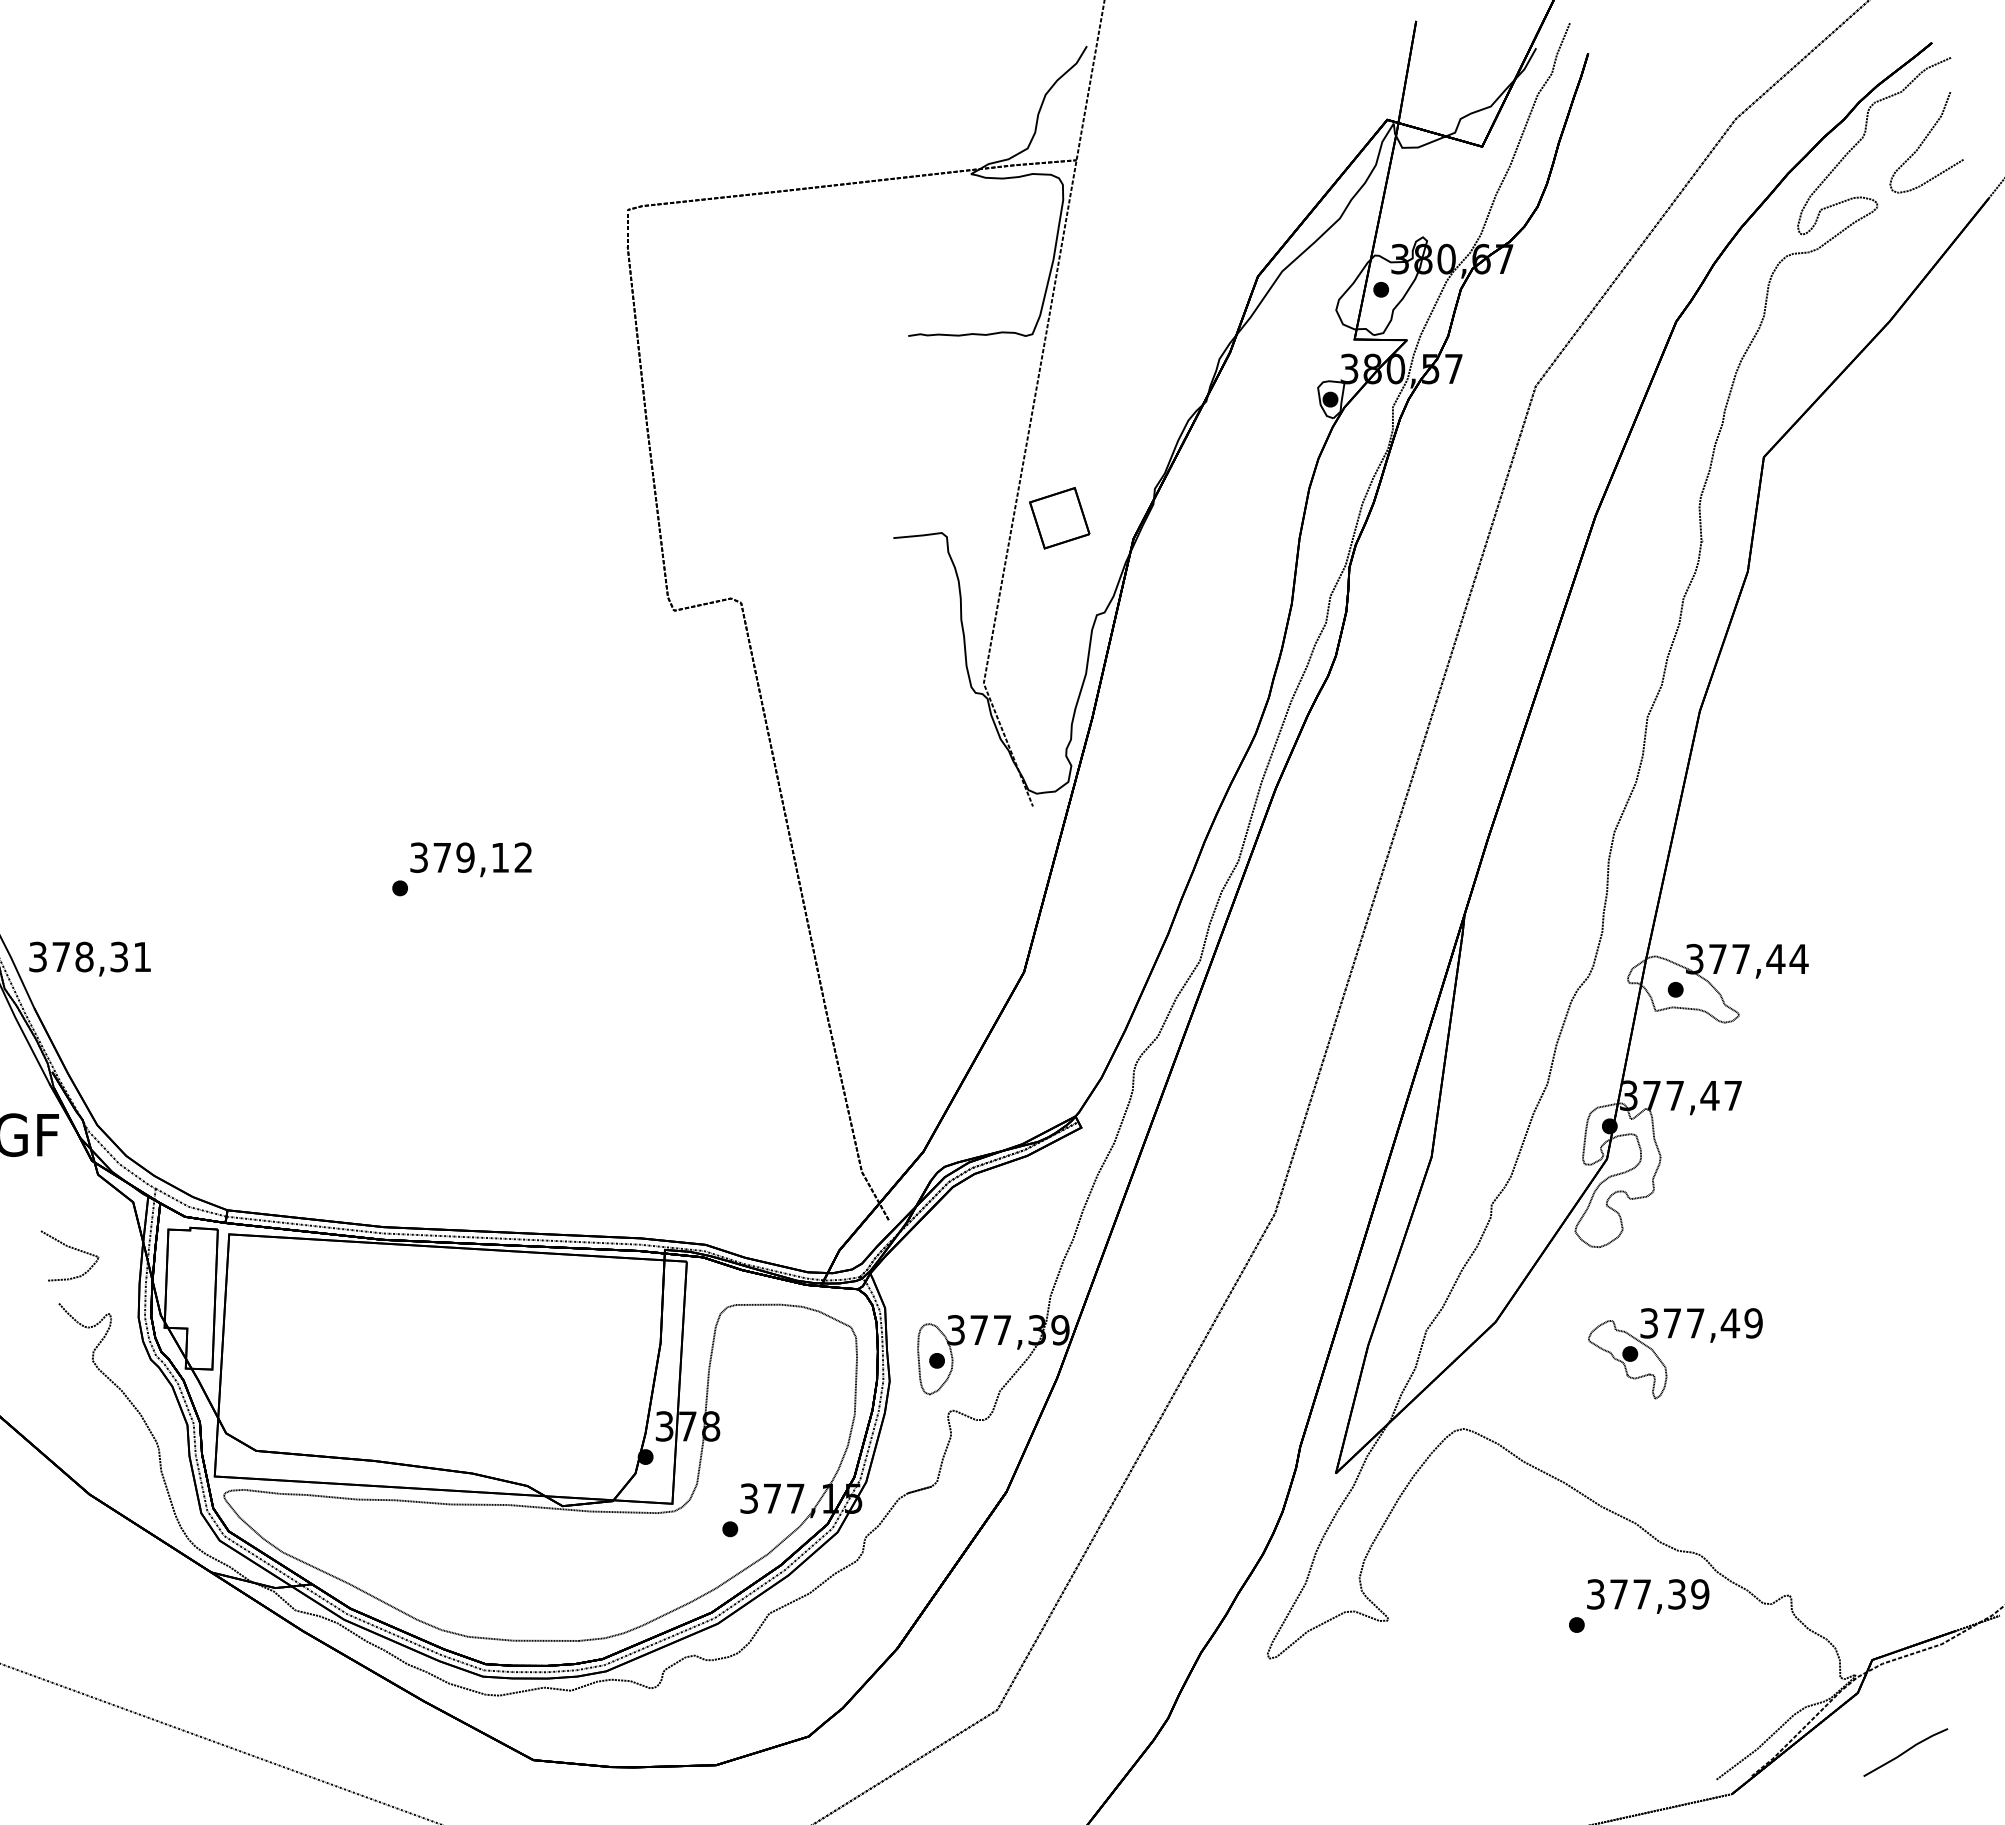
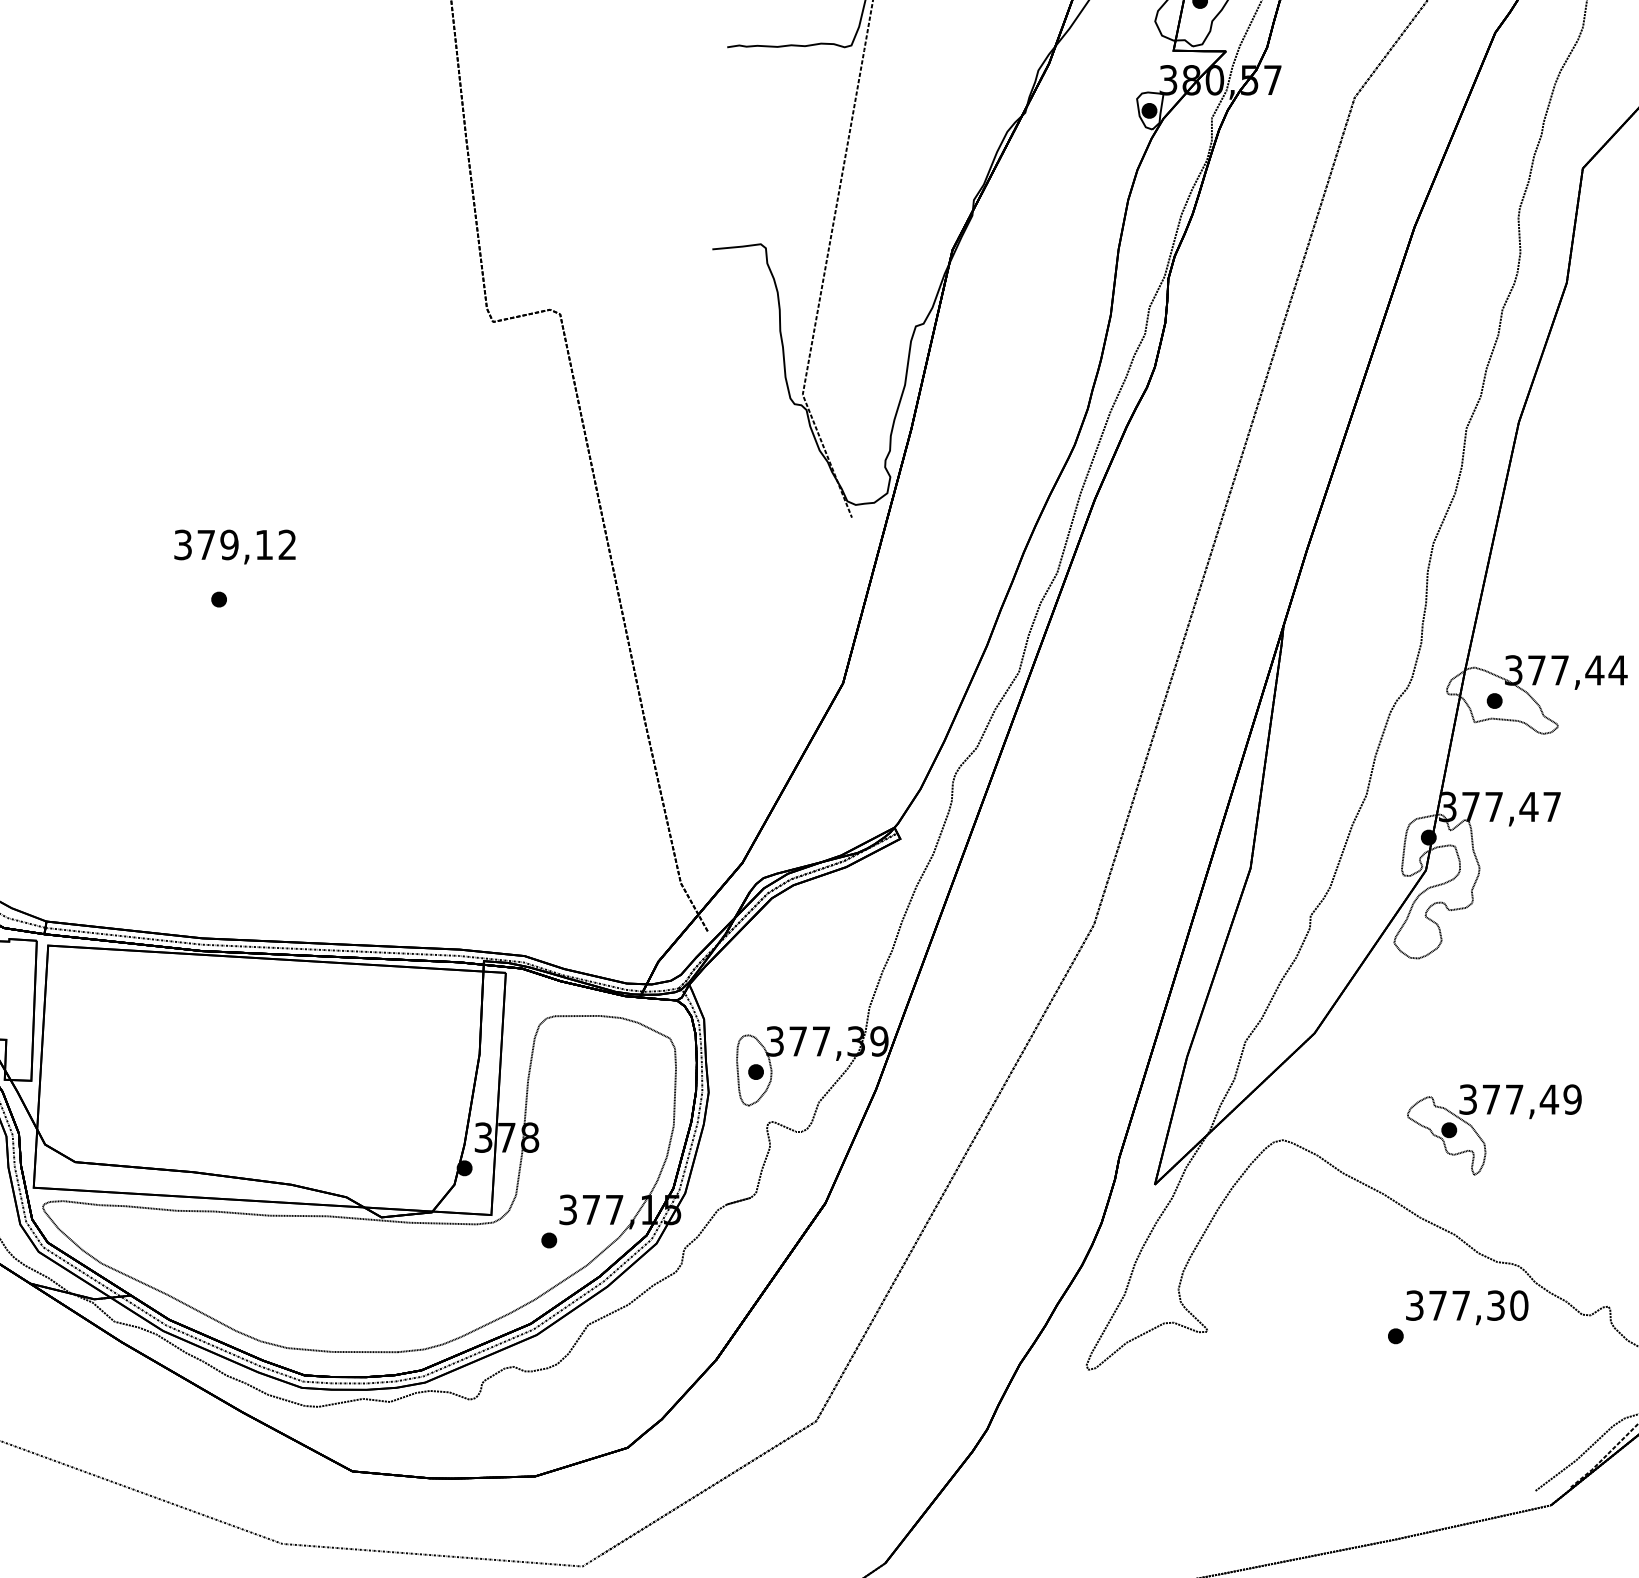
part: (1059, 518) -> (878, 229), removed
text: (470, 859) -> (234, 546), moved
part: (1662, 1361) -> (1481, 1137), moved
text: (1700, 1594) -> (1519, 1305), 377,39 -> 377,30

